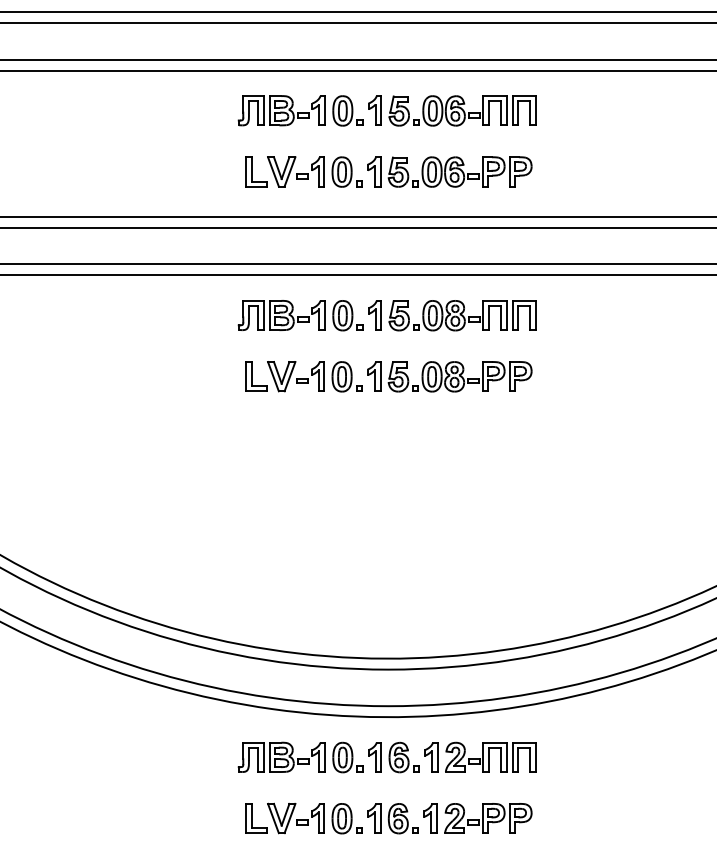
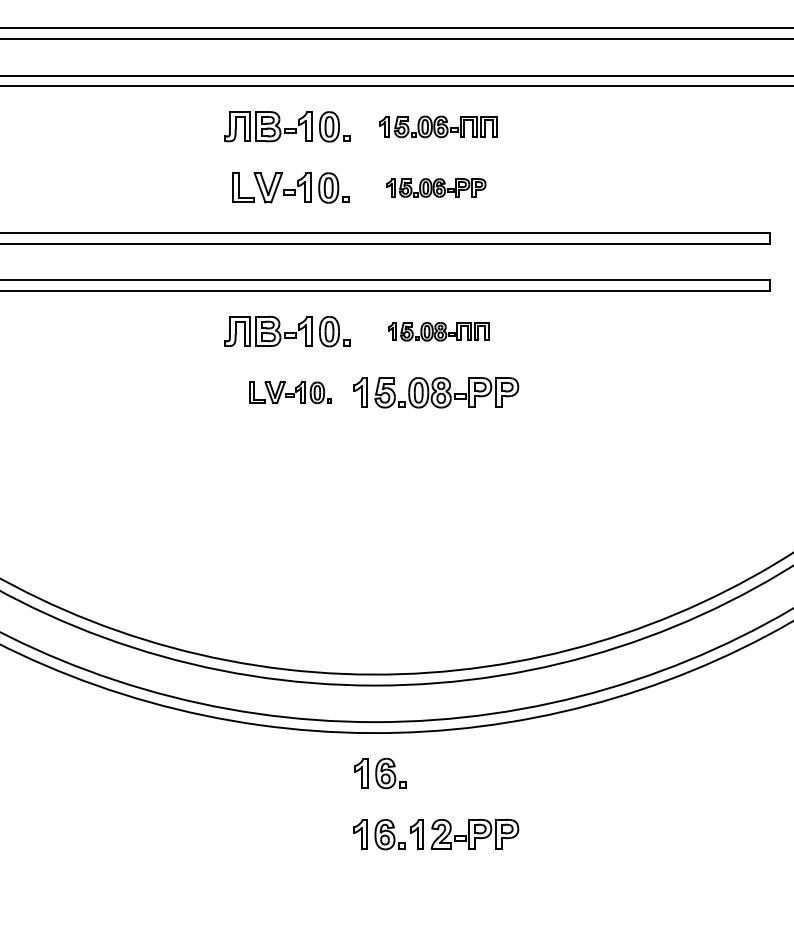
part: (451, 110) -> (438, 126), size x0.7
part: (449, 171) -> (436, 187), size x0.6
part: (451, 315) -> (438, 331), size x0.6
part: (303, 376) -> (290, 392), size x0.7
part: (479, 756) -> (466, 772), removed
part: (300, 757) -> (287, 773), removed
part: (303, 818) -> (290, 834), removed

